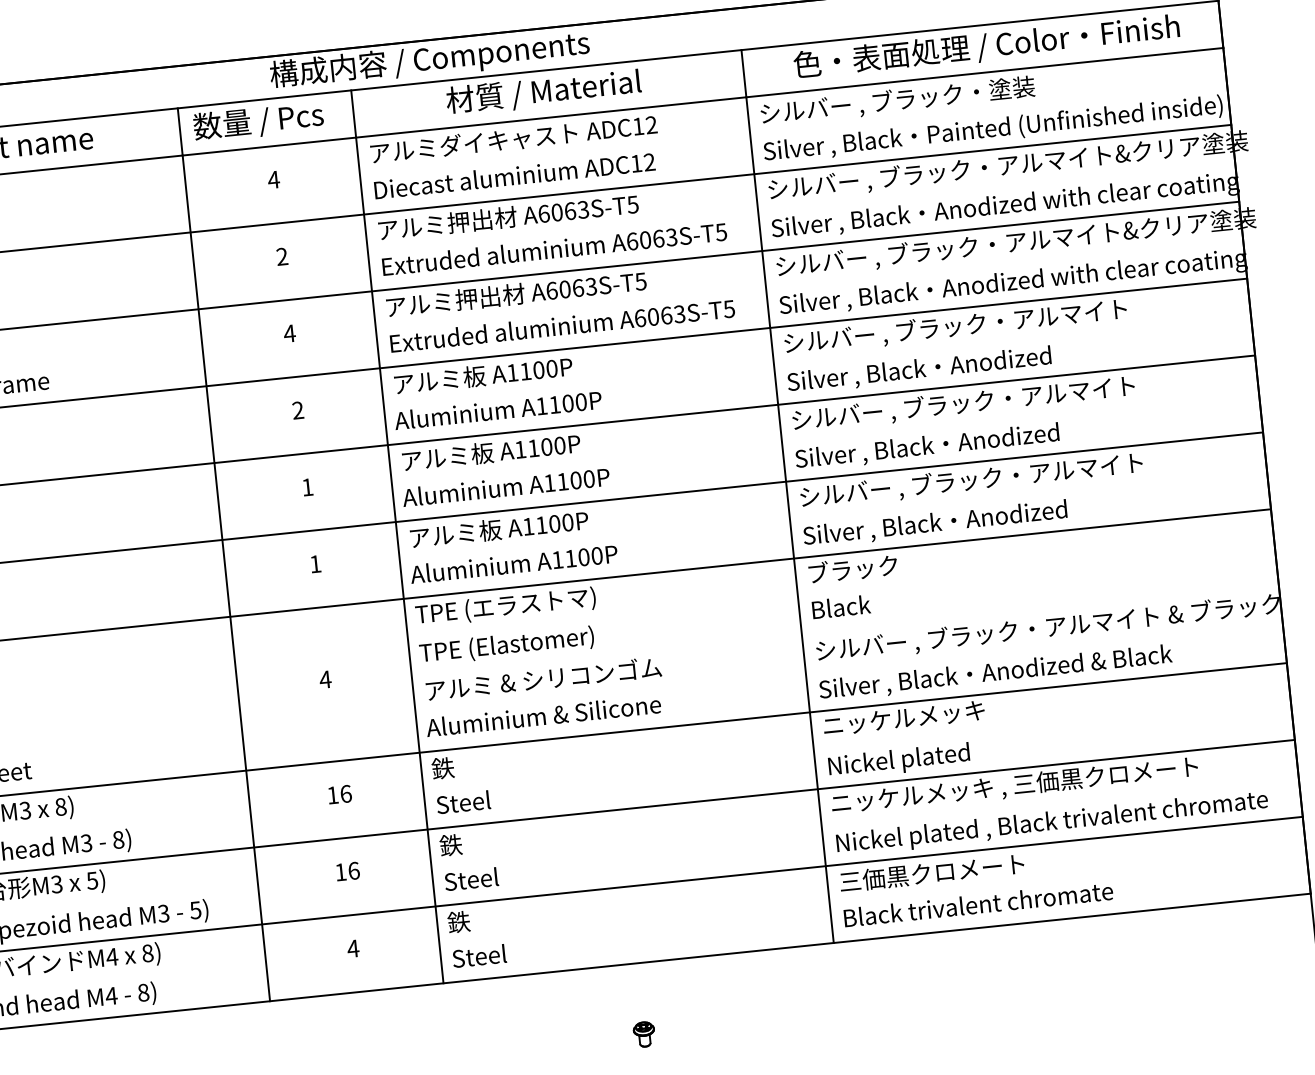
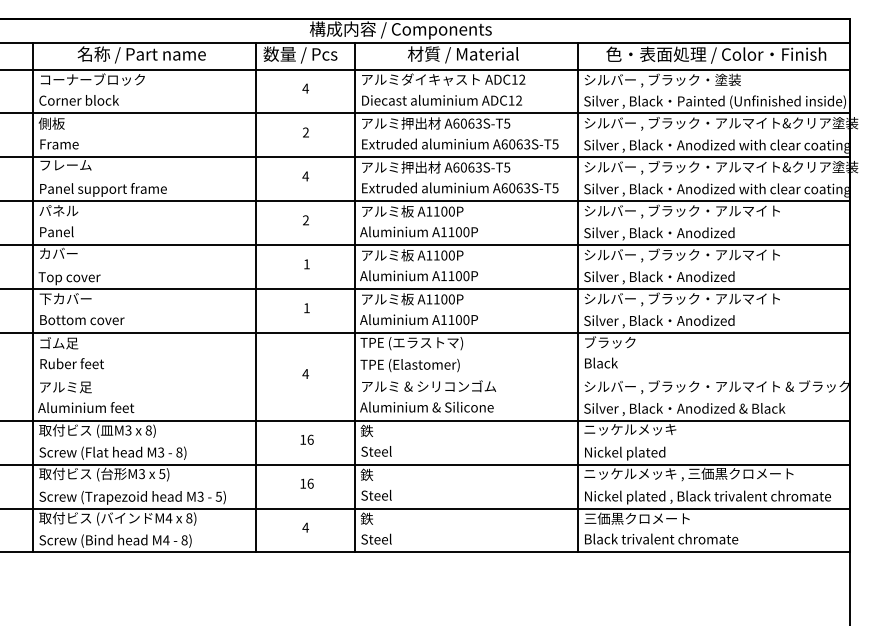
part: (643, 1033) -> (464, 592), removed

